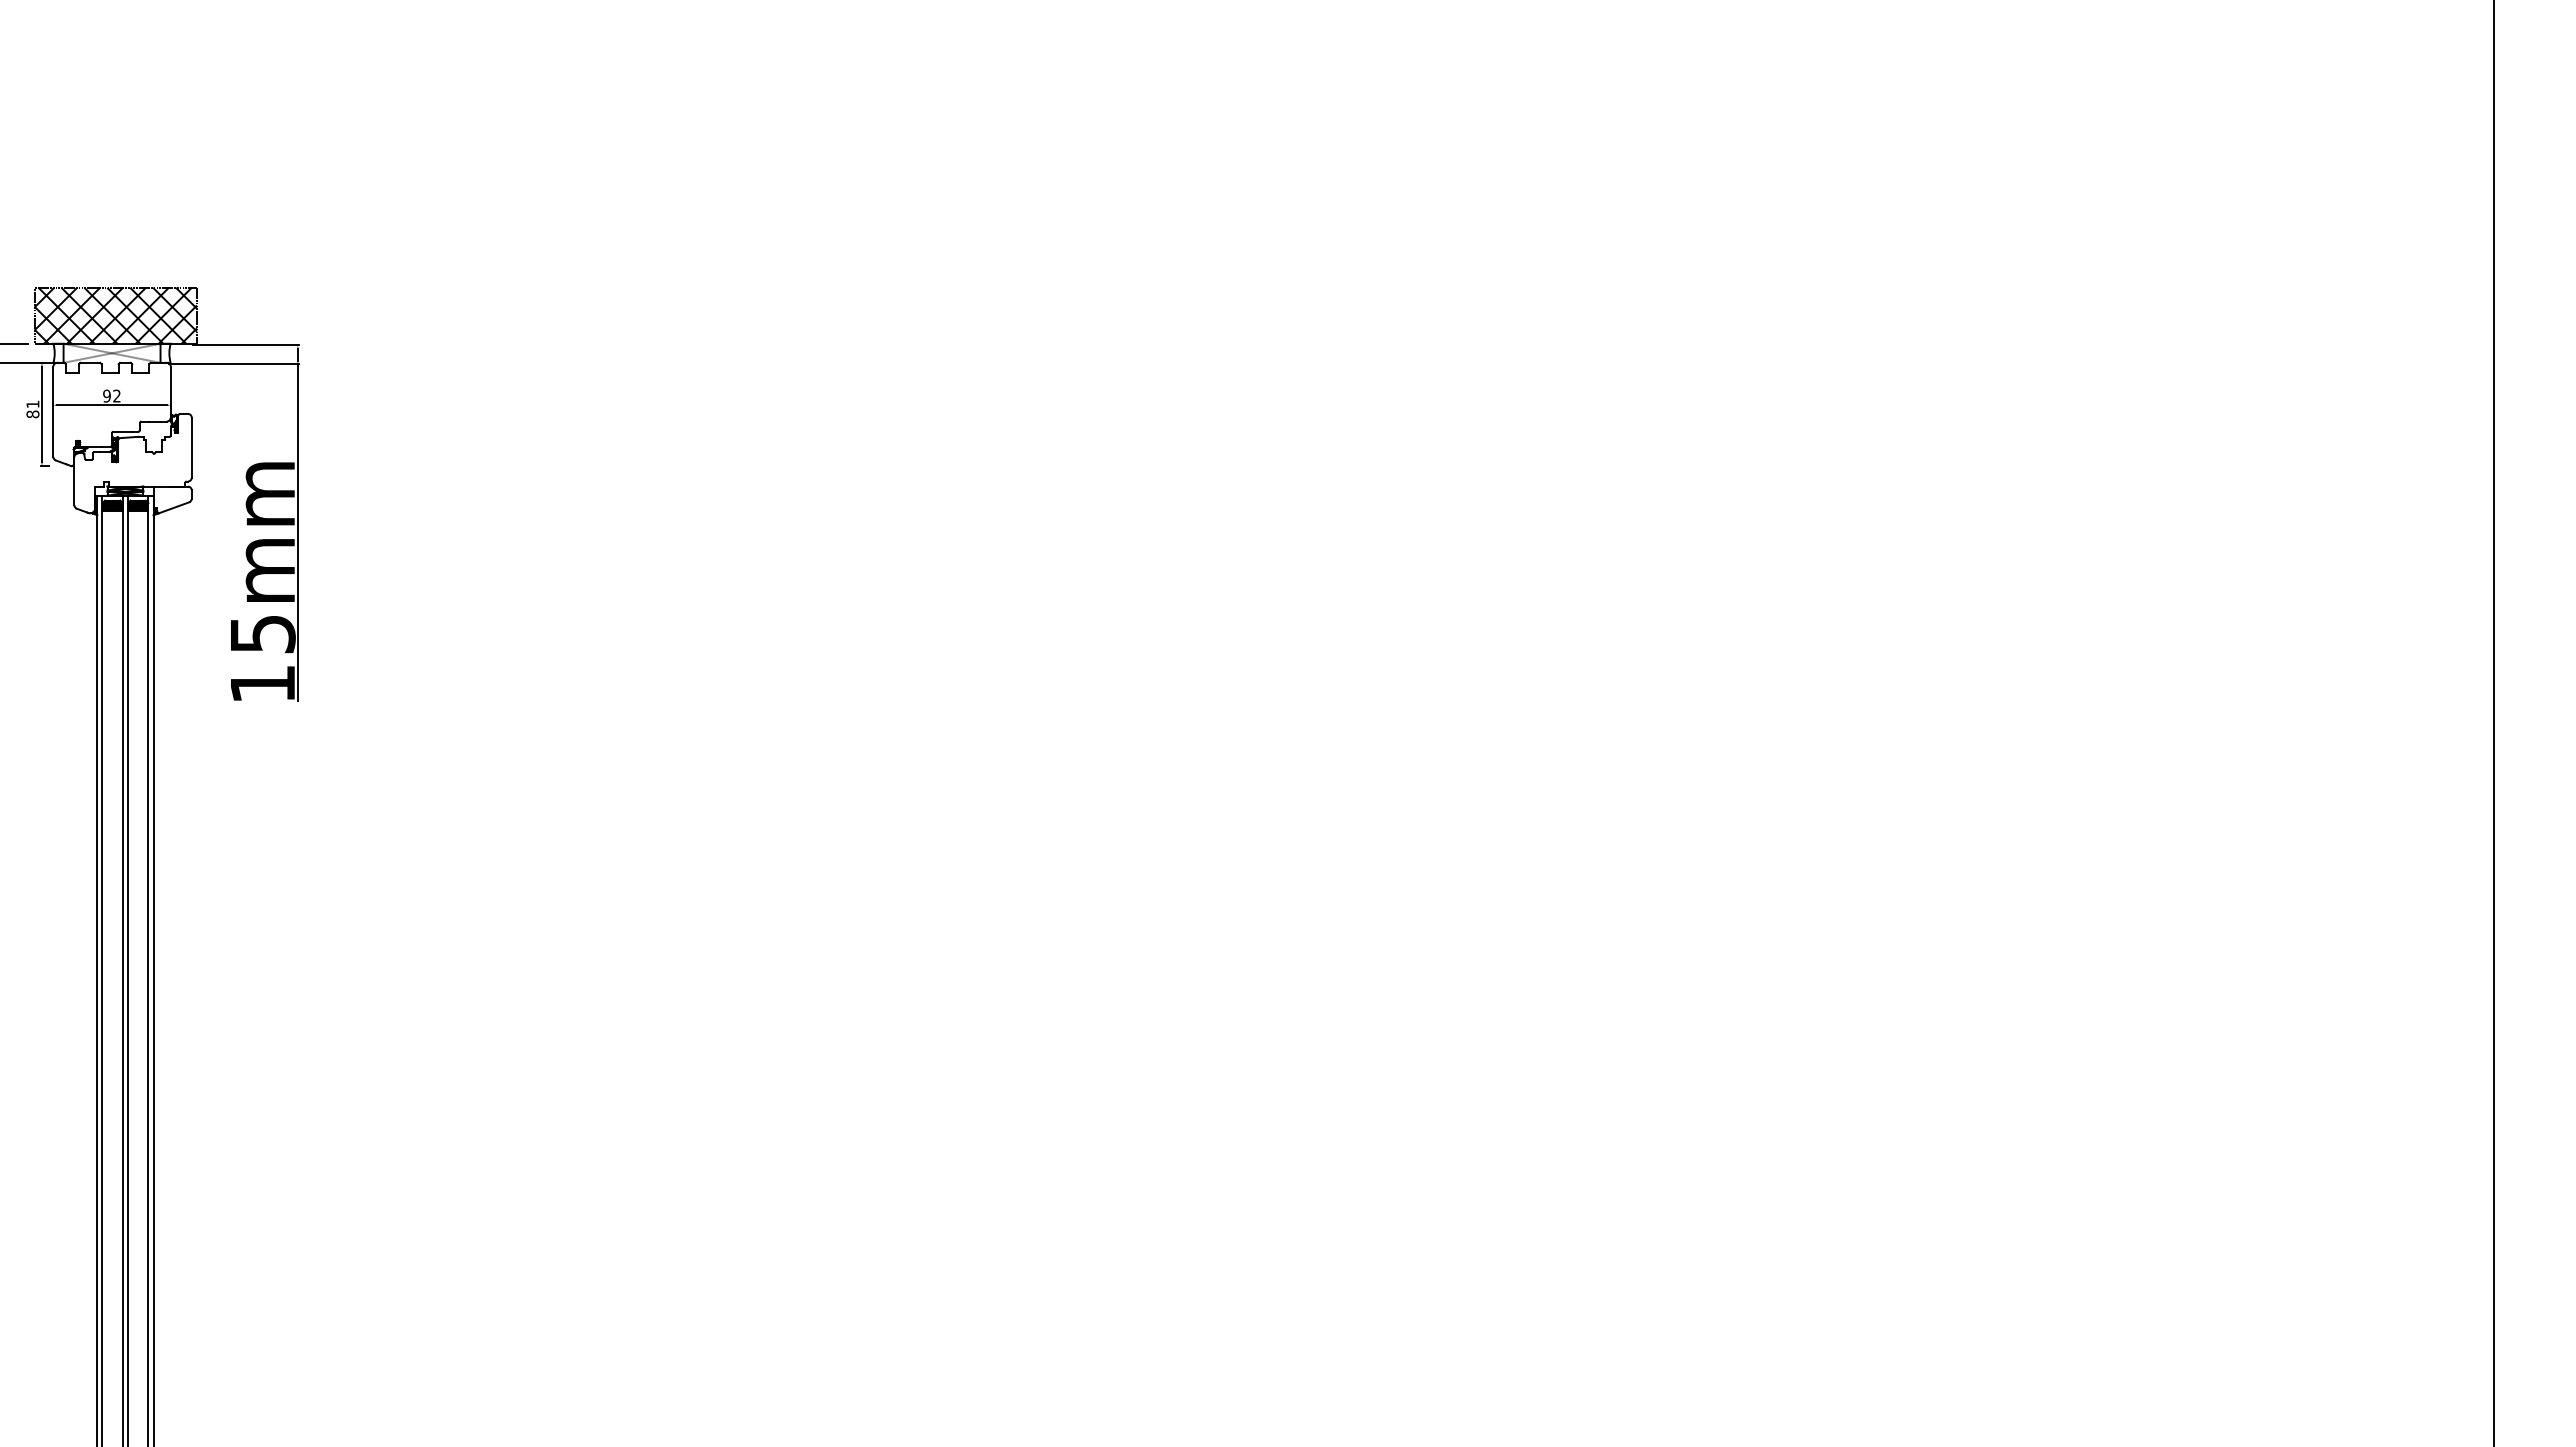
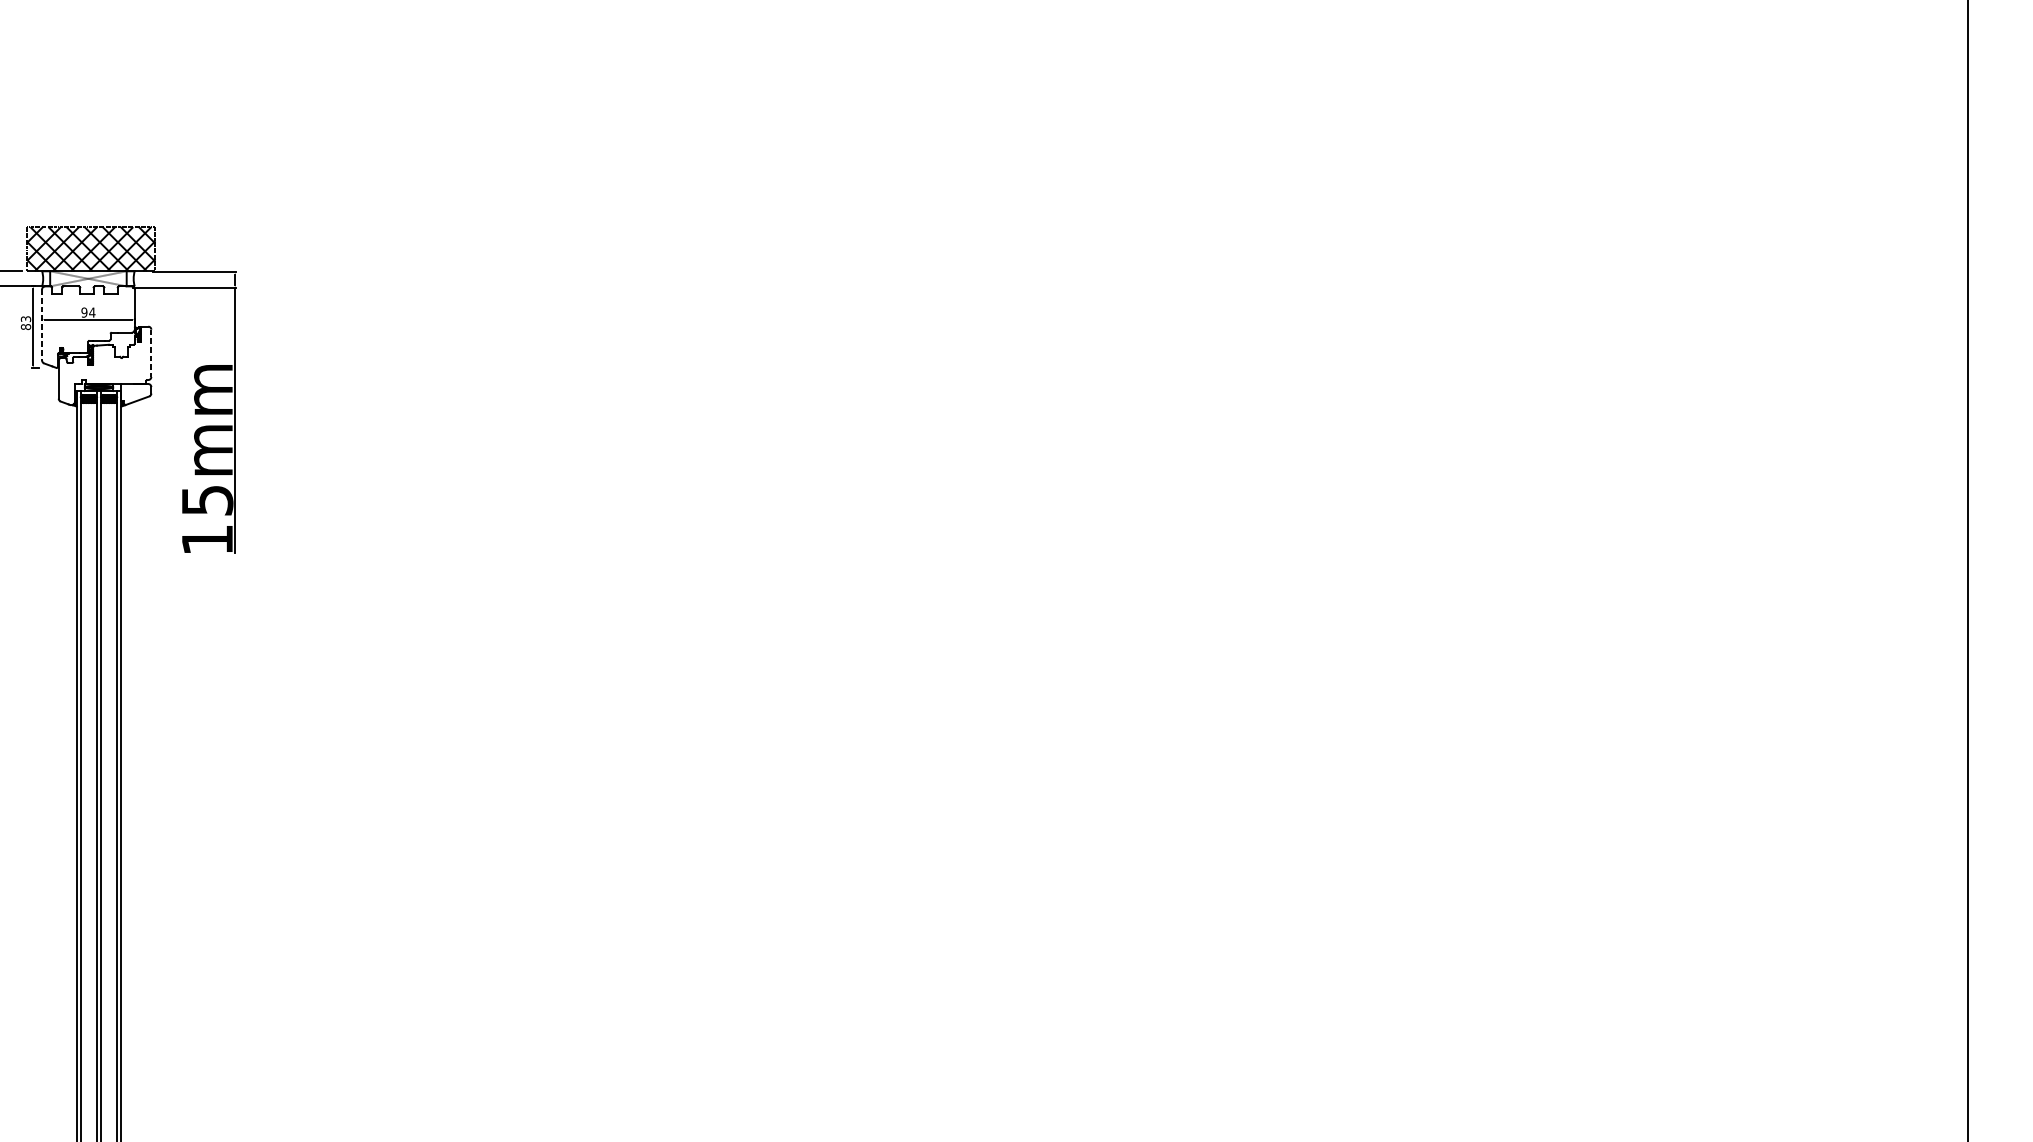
text: (116, 395) -> (91, 312), 92 -> 94
text: (32, 404) -> (25, 319), 81 -> 83
line: (53, 412) -> (42, 325), solid -> dashed
line: (191, 447) -> (151, 353), solid -> dashed

